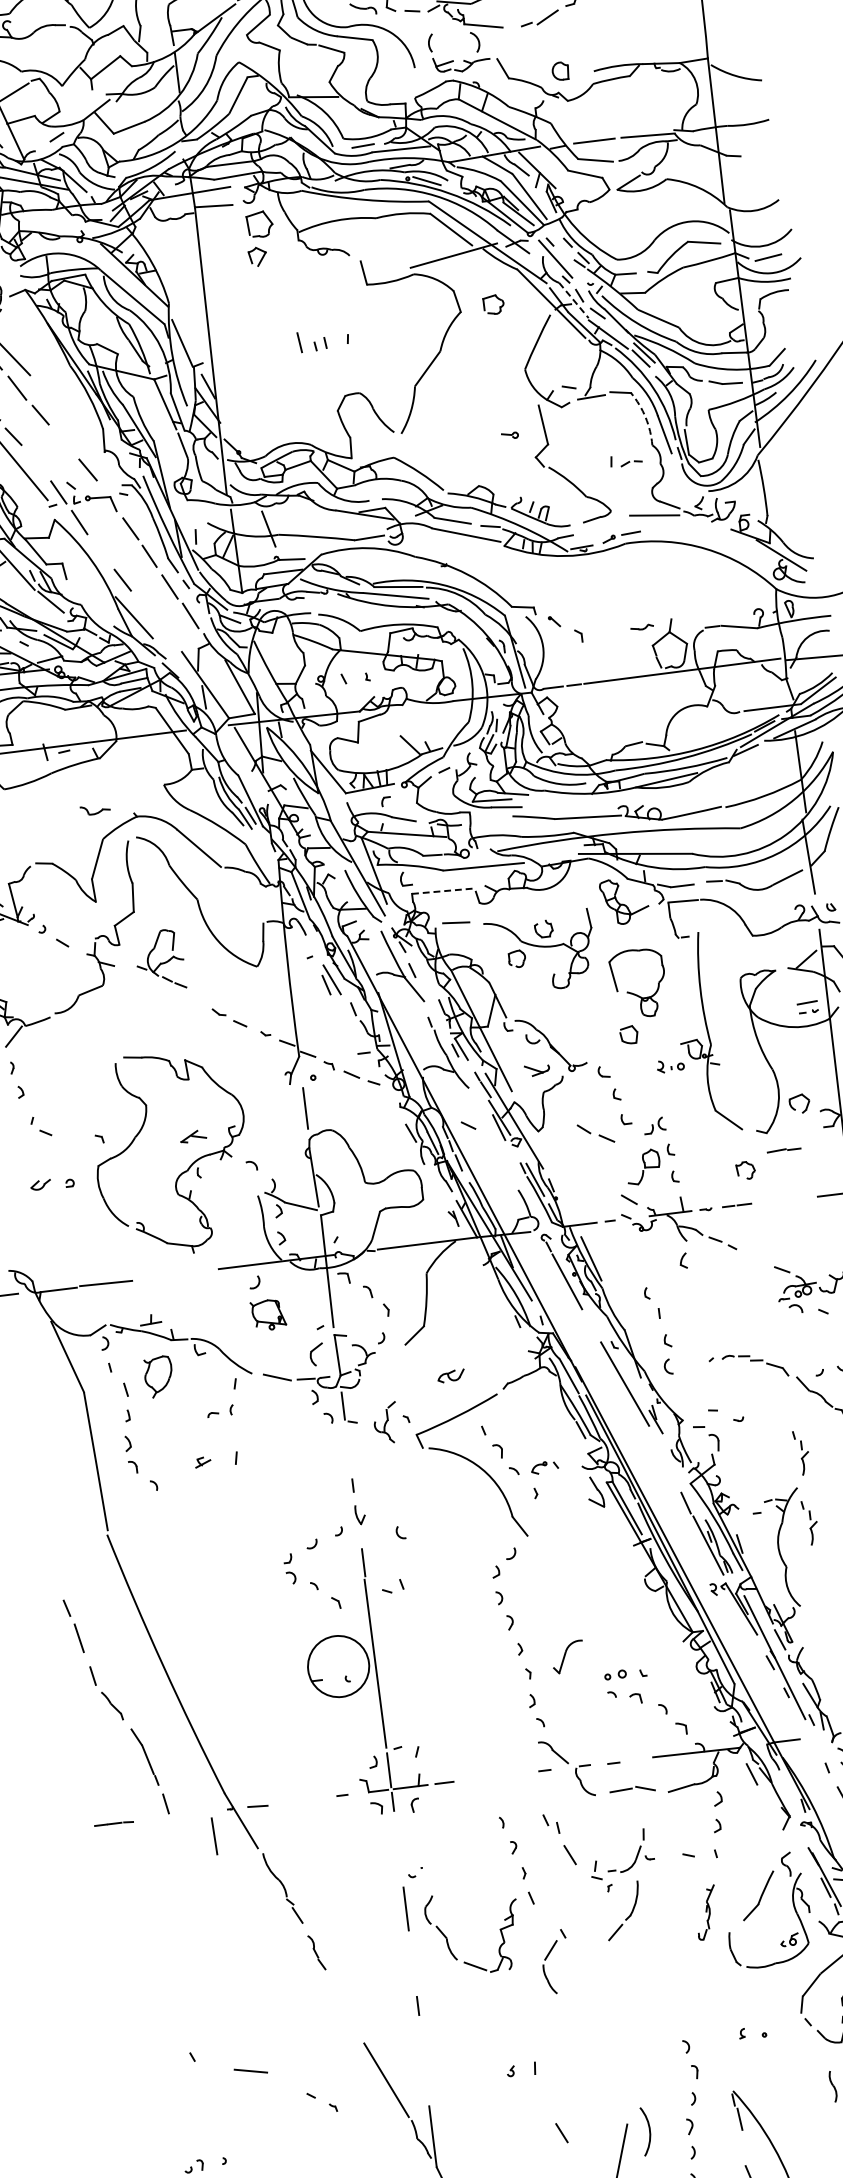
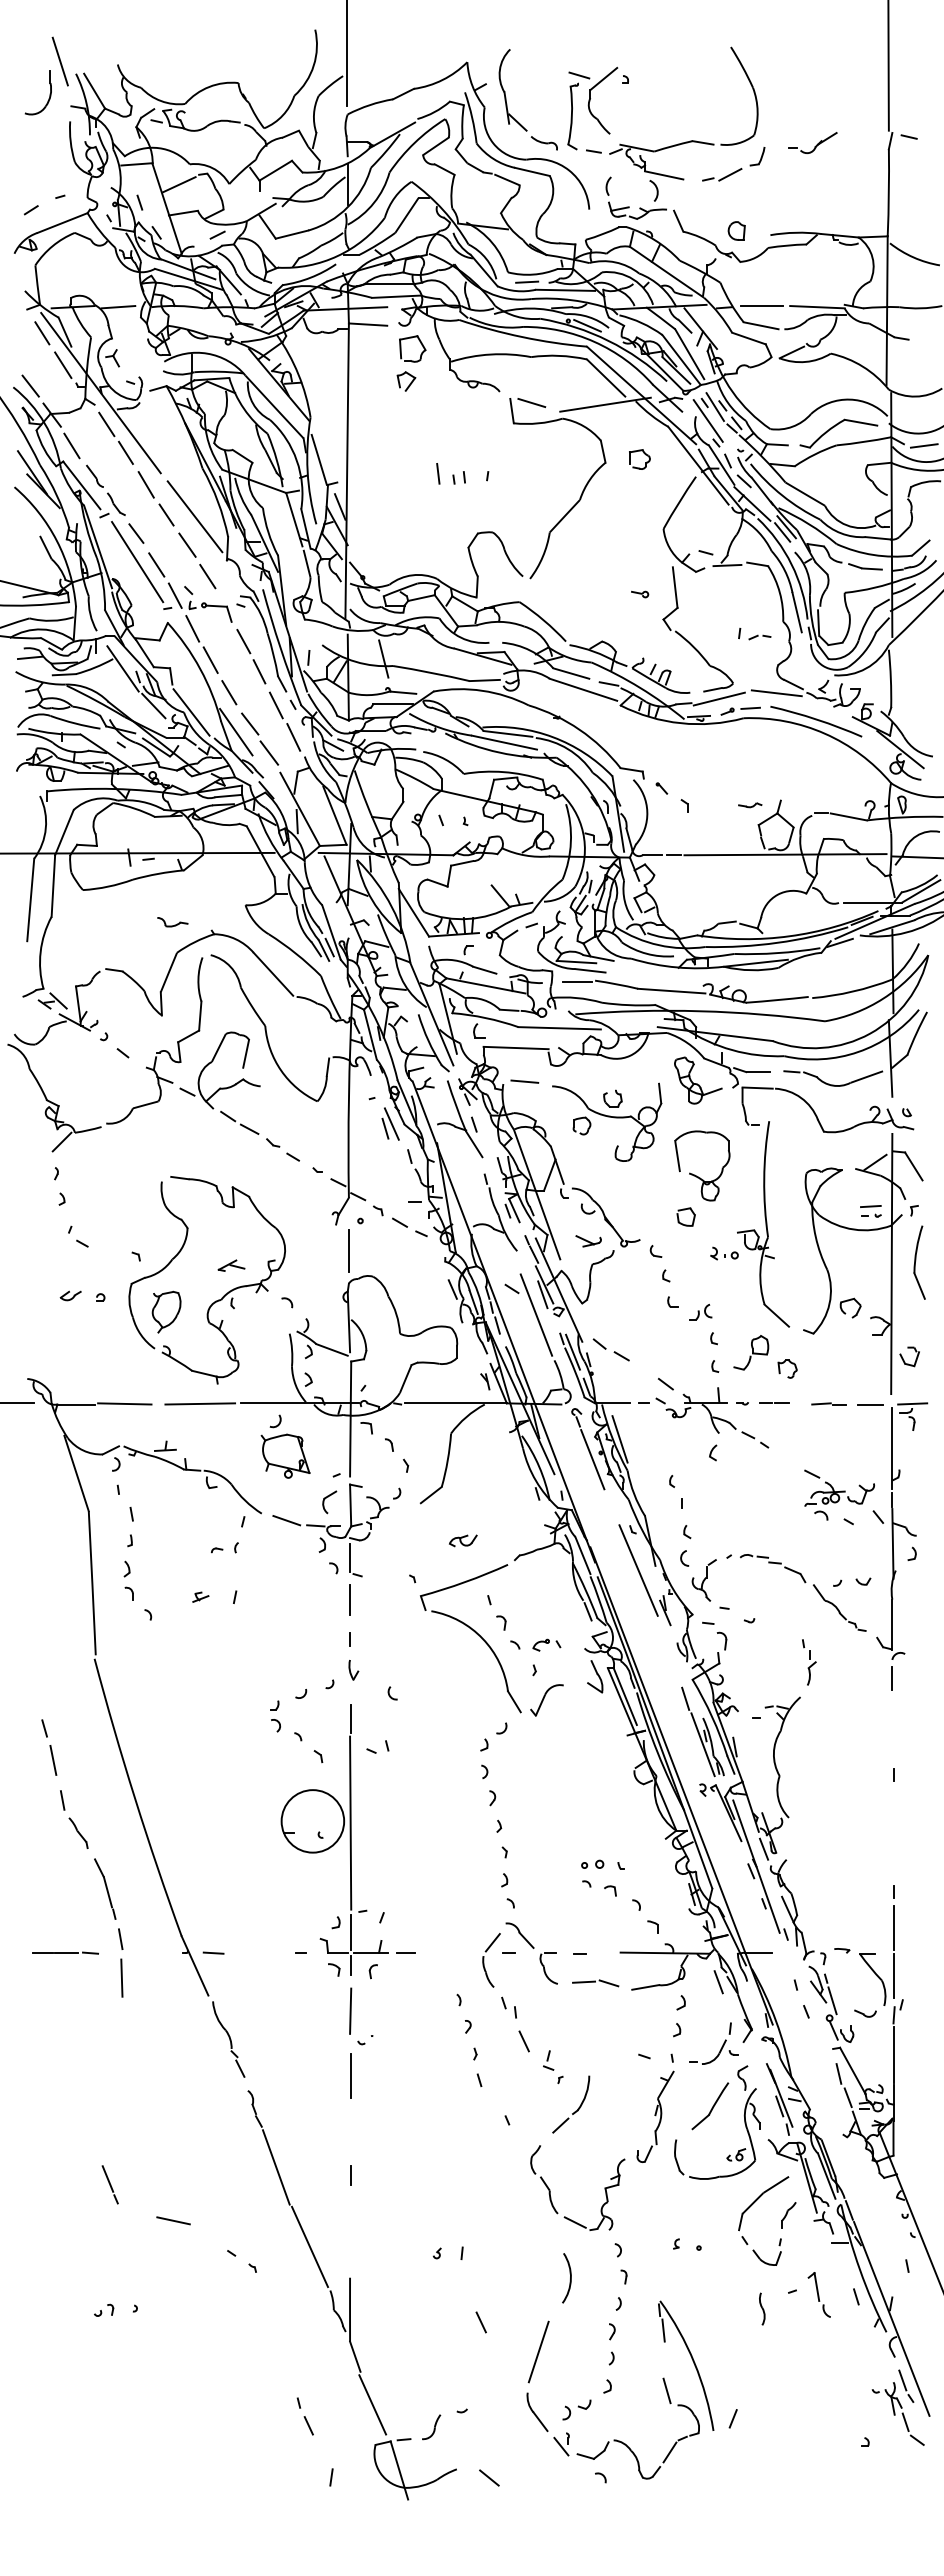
line: (559, 244) -> (714, 406), added
line: (381, 262) -> (531, 402), added
line: (573, 300) -> (721, 465), dashed -> solid
line: (67, 413) -> (194, 516), added
arc: (645, 417) -> (779, 592), dashed -> solid
line: (64, 441) -> (187, 544), added
line: (36, 464) -> (156, 564), added
line: (598, 527) -> (718, 698), added
arc: (696, 537) -> (816, 720), added
line: (100, 550) -> (210, 659), added
line: (88, 603) -> (191, 712), added
line: (147, 607) -> (250, 723), added
line: (168, 633) -> (269, 752), added
line: (494, 819) -> (576, 981), added
line: (444, 891) -> (516, 1048), dashed -> solid
part: (159, 960) -> (219, 1082), size x1.67
part: (595, 1133) -> (610, 1349), moved
line: (495, 1147) -> (536, 1314), added
part: (783, 1149) -> (828, 1403), moved
part: (643, 1166) -> (751, 1352), moved
line: (179, 1274) -> (200, 1403), added
part: (268, 1314) -> (285, 1455), size x1.43
part: (158, 1376) -> (166, 1311), moved
part: (385, 1423) -> (703, 1580), moved
line: (347, 1446) -> (349, 1599), added
part: (810, 1522) -> (809, 1734), removed
part: (567, 1657) -> (546, 1700), moved
part: (113, 1823) -> (65, 1952), size x1.67
line: (214, 1835) -> (121, 1977), moved
line: (397, 1845) -> (350, 2010), added
part: (637, 1852) -> (721, 2046), moved
part: (706, 1912) -> (655, 2116), size x1.67
part: (499, 1928) -> (604, 2187), moved
part: (544, 1968) -> (484, 1960), moved
line: (343, 2007) -> (275, 2167), added
line: (181, 2037) -> (107, 2178), added
arc: (648, 2133) -> (569, 2280), moved

